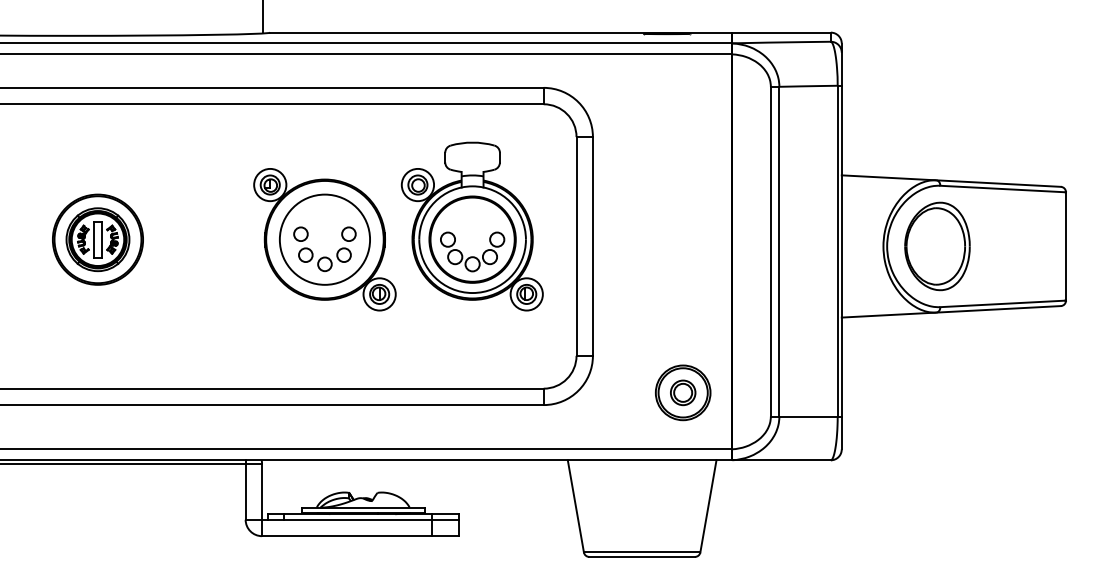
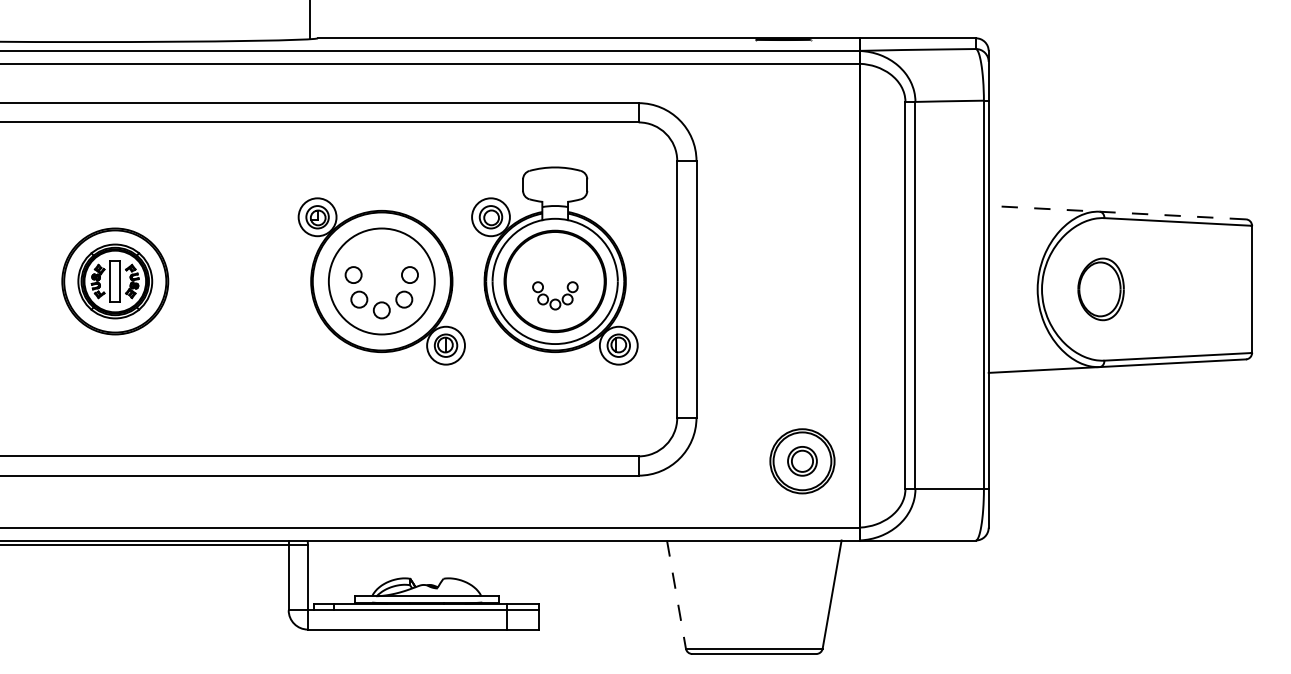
line: (951, 181) -> (1117, 213), solid -> dashed
part: (937, 246) -> (1101, 289), size x0.6
part: (472, 251) -> (555, 295), size x0.6
line: (575, 506) -> (676, 594), solid -> dashed

